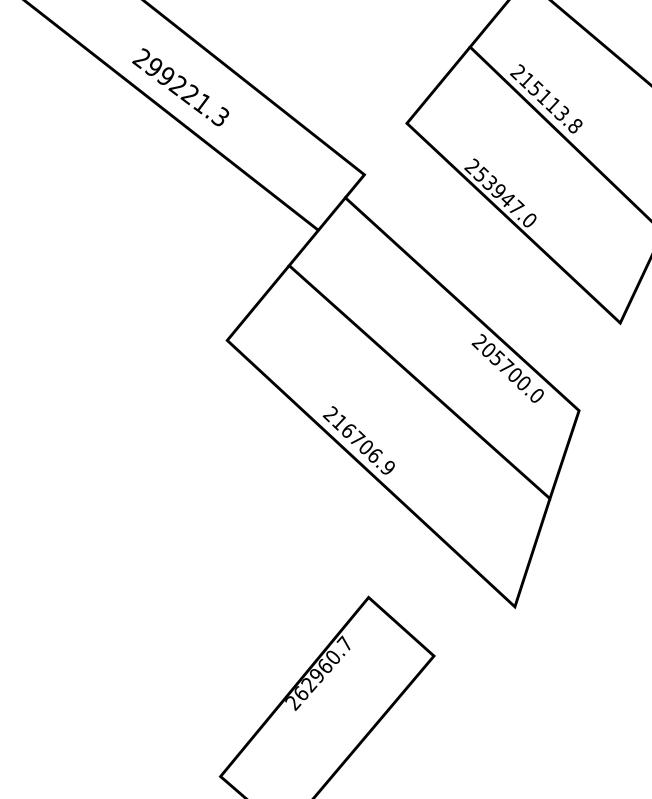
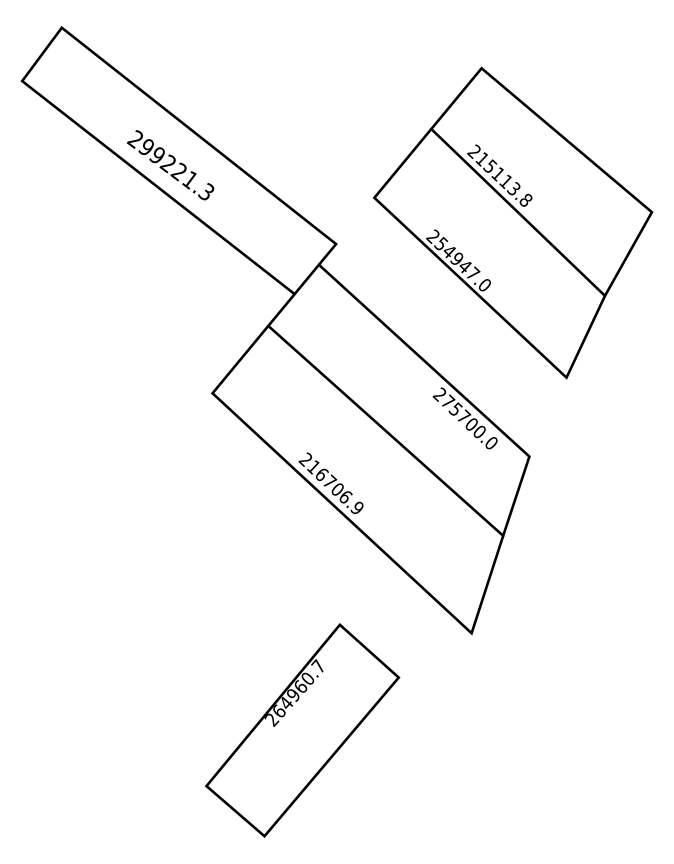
text: (489, 183) -> (448, 251), 253947.0 -> 254947.0
text: (489, 349) -> (448, 401), 205700.0 -> 275700.0
text: (309, 684) -> (286, 703), 262960.7 -> 264960.7

